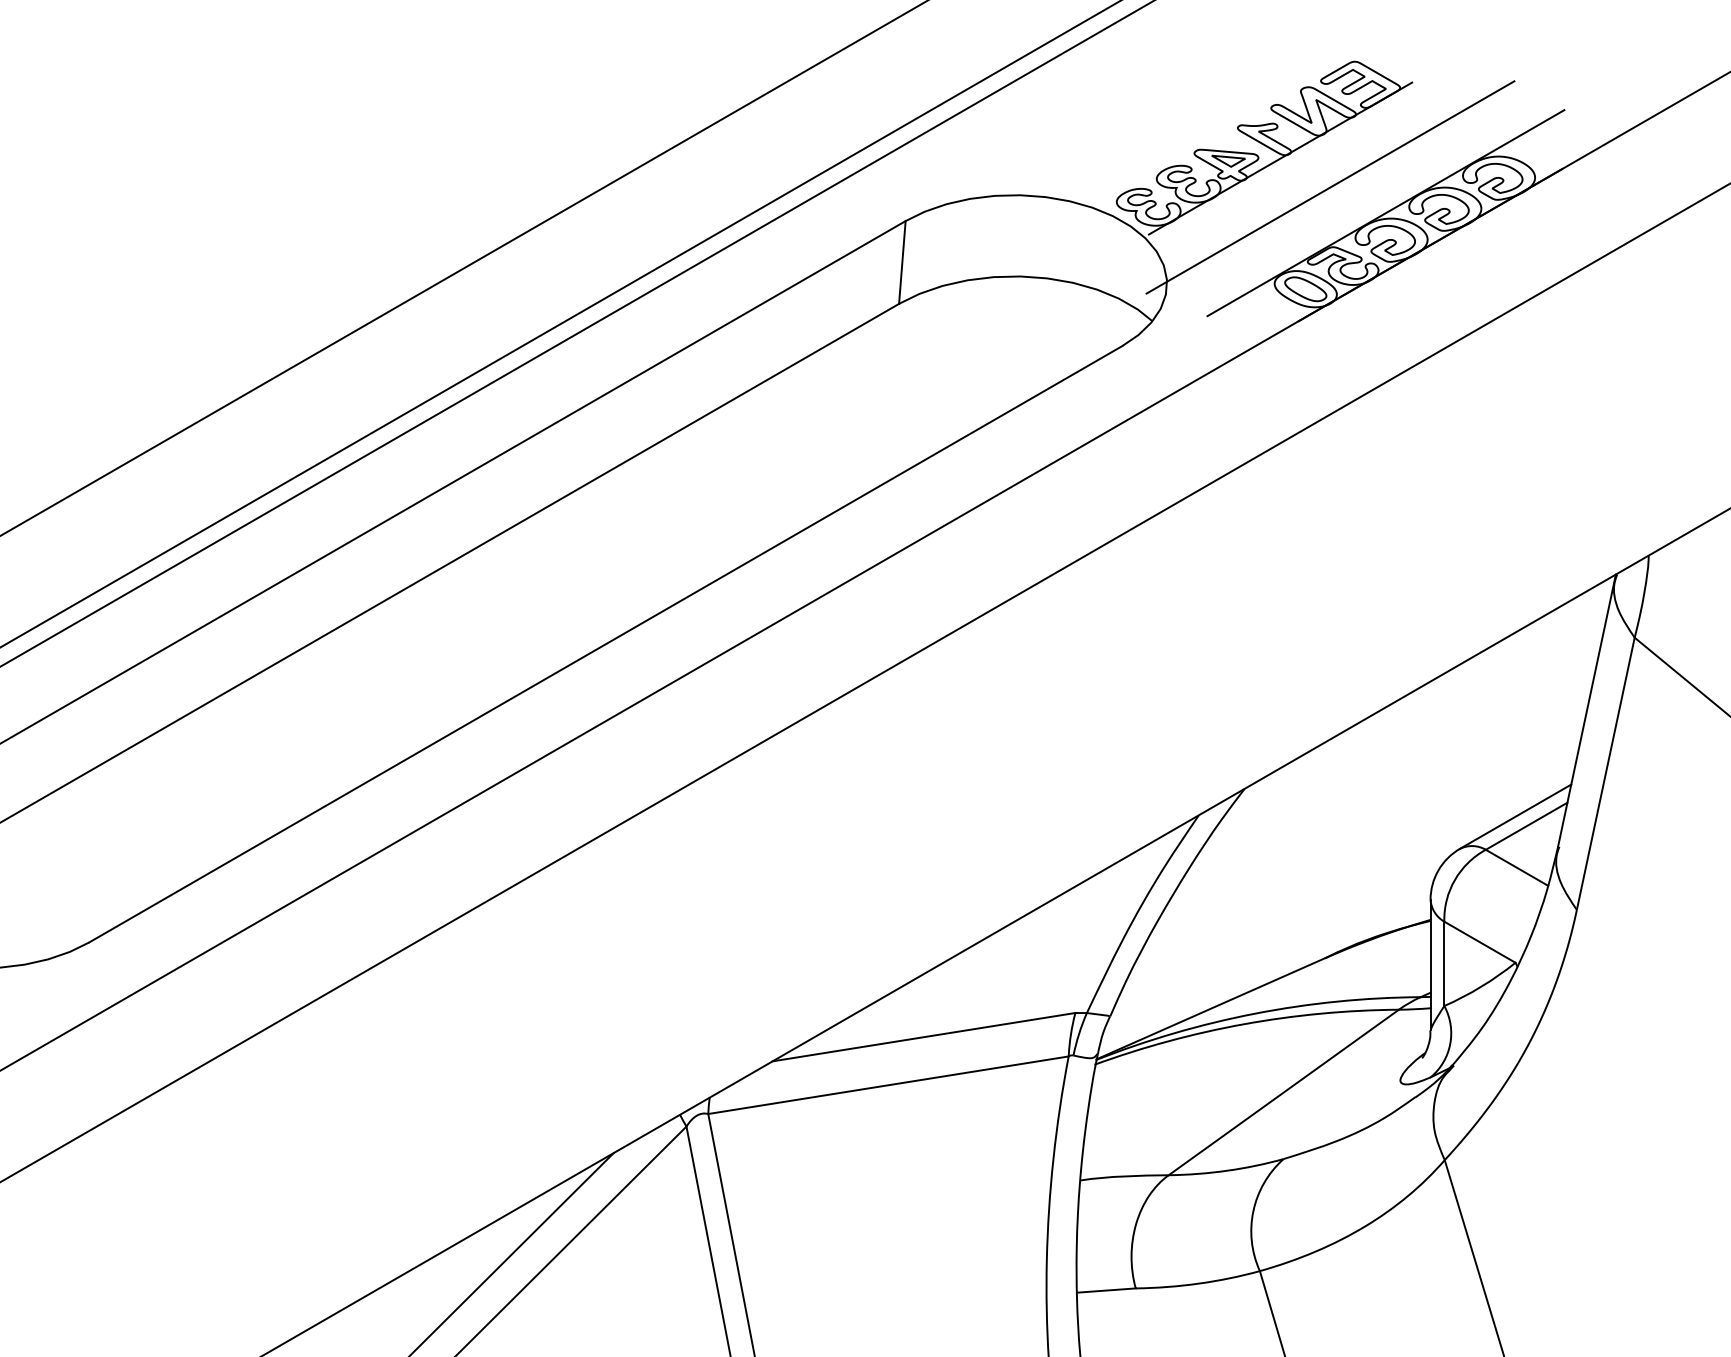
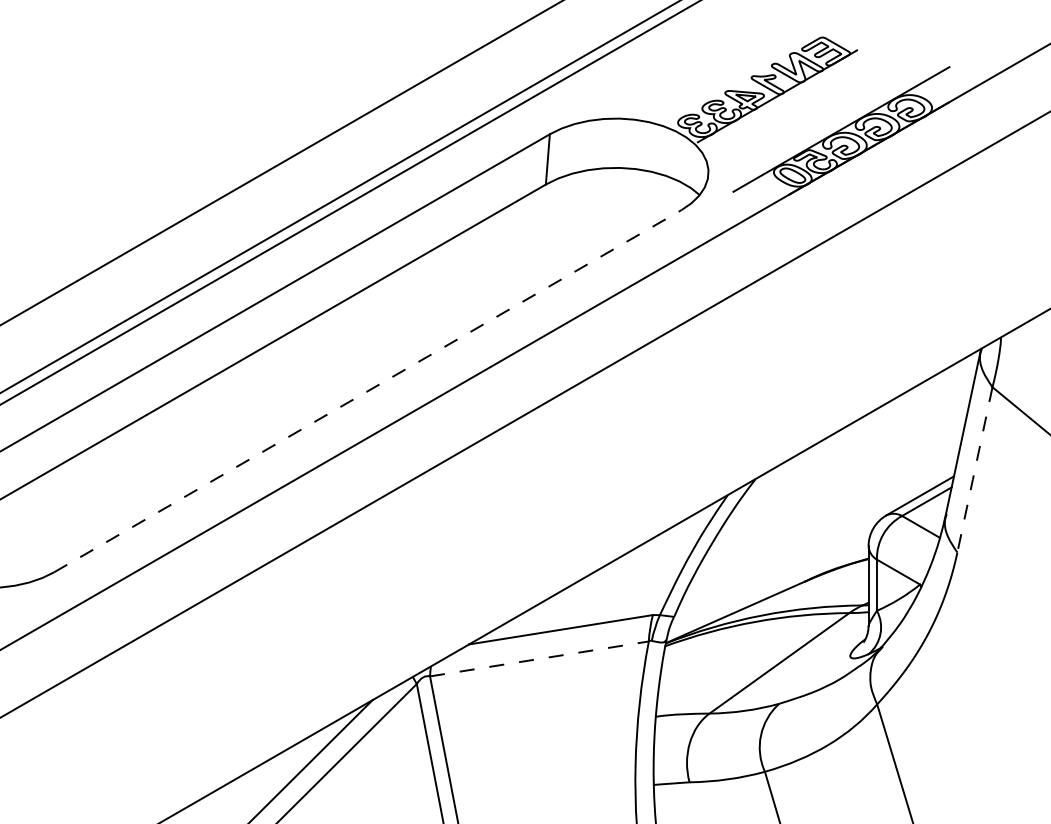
line: (1329, 186) -> (807, 113), removed
line: (606, 643) -> (368, 390), solid -> dashed
line: (1605, 776) -> (974, 471), solid -> dashed
line: (888, 1084) -> (539, 658), solid -> dashed

